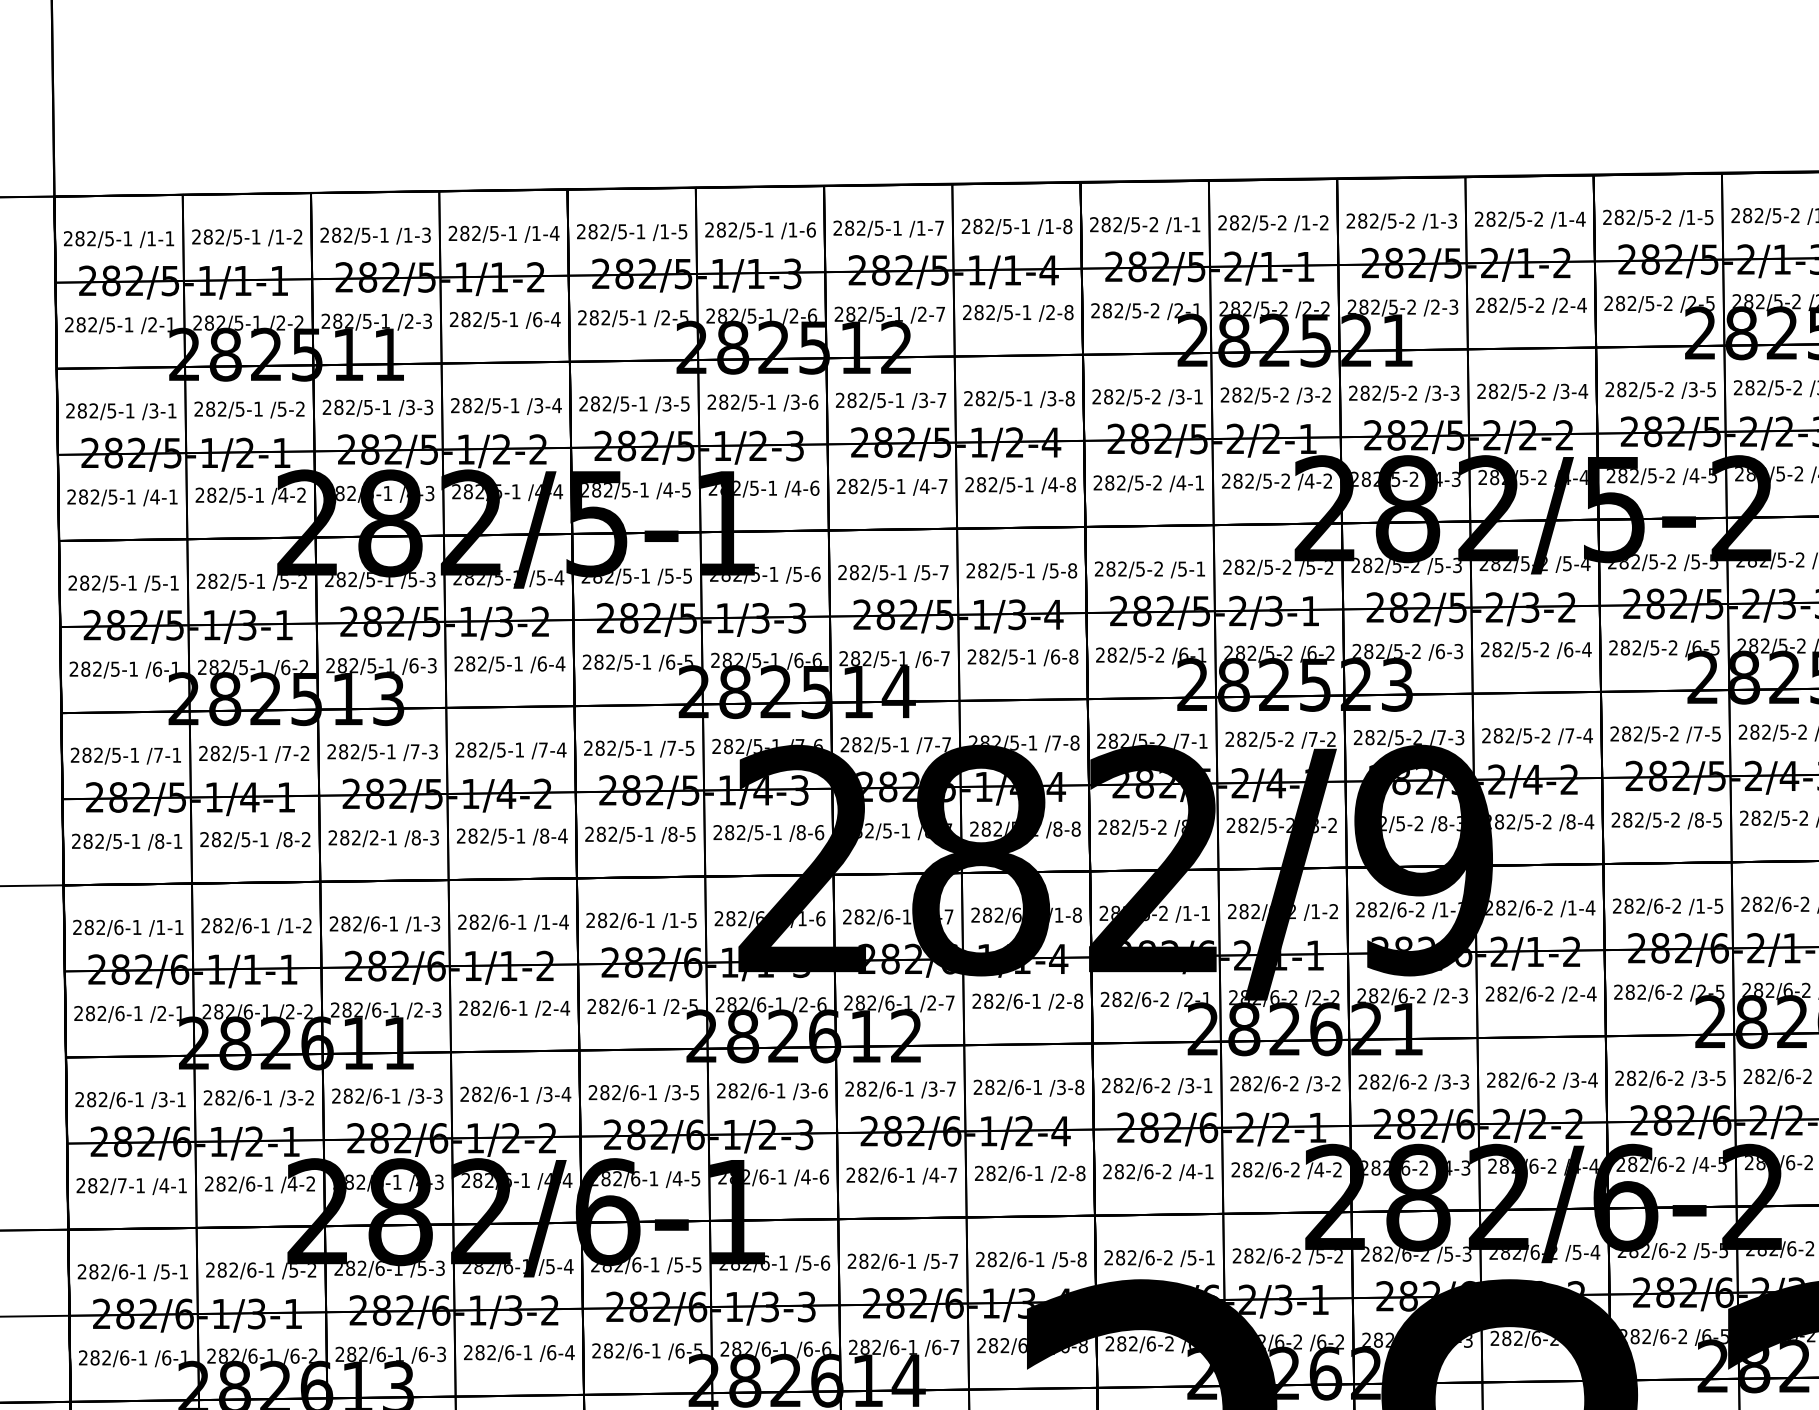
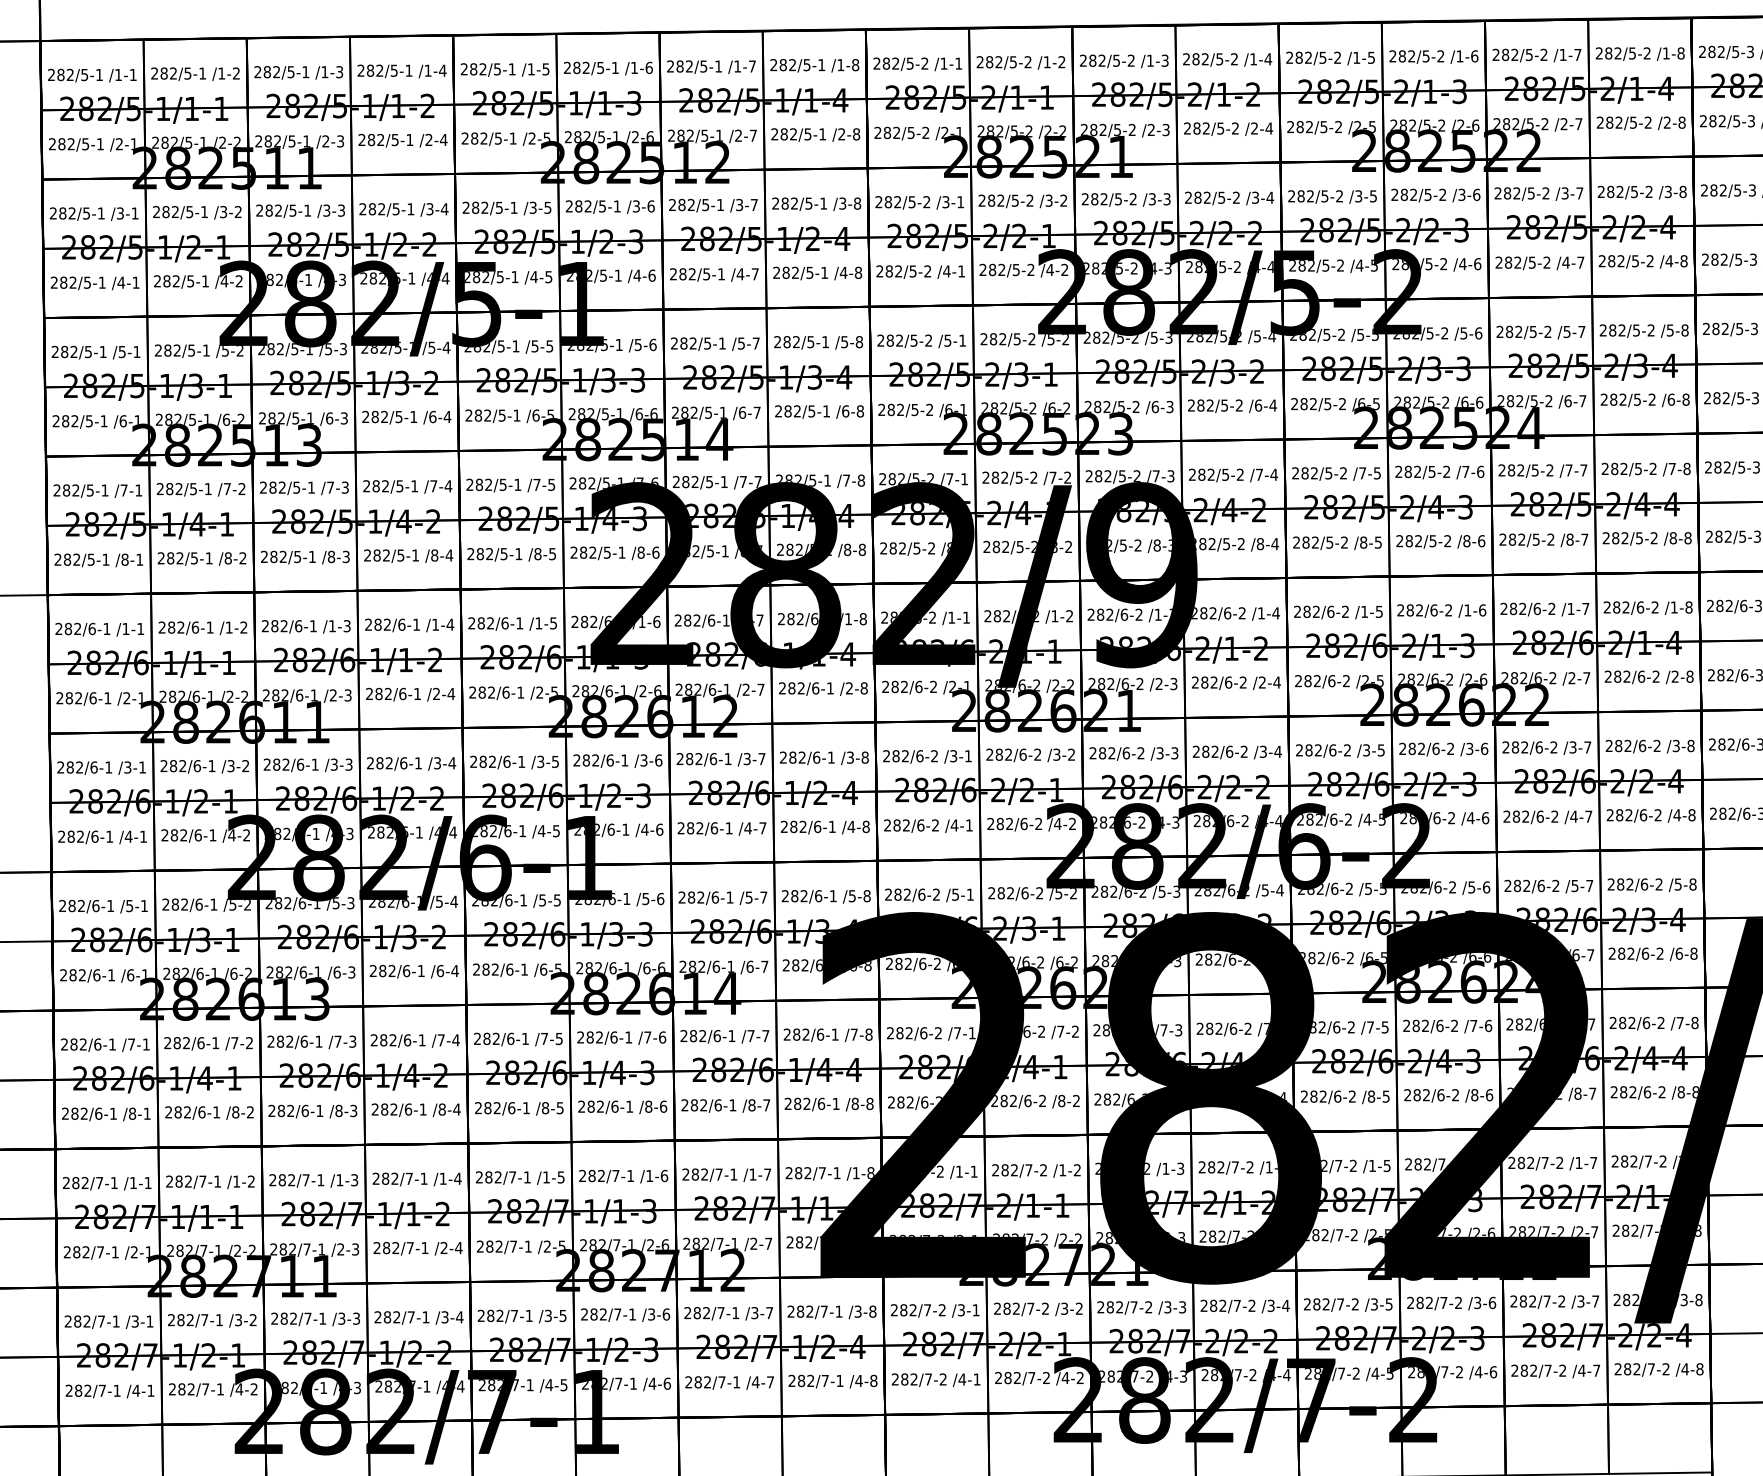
text: (536, 318) -> (428, 139), /6-4 -> /2-4
text: (282, 408) -> (223, 211), /5-2 -> /3-2
text: (374, 837) -> (297, 556), 282/2-1 -> 282/5-1
text: (1062, 1172) -> (851, 826), /2-8 -> /4-8
text: (121, 1185) -> (94, 836), 282/7-1 -> 282/6-1

